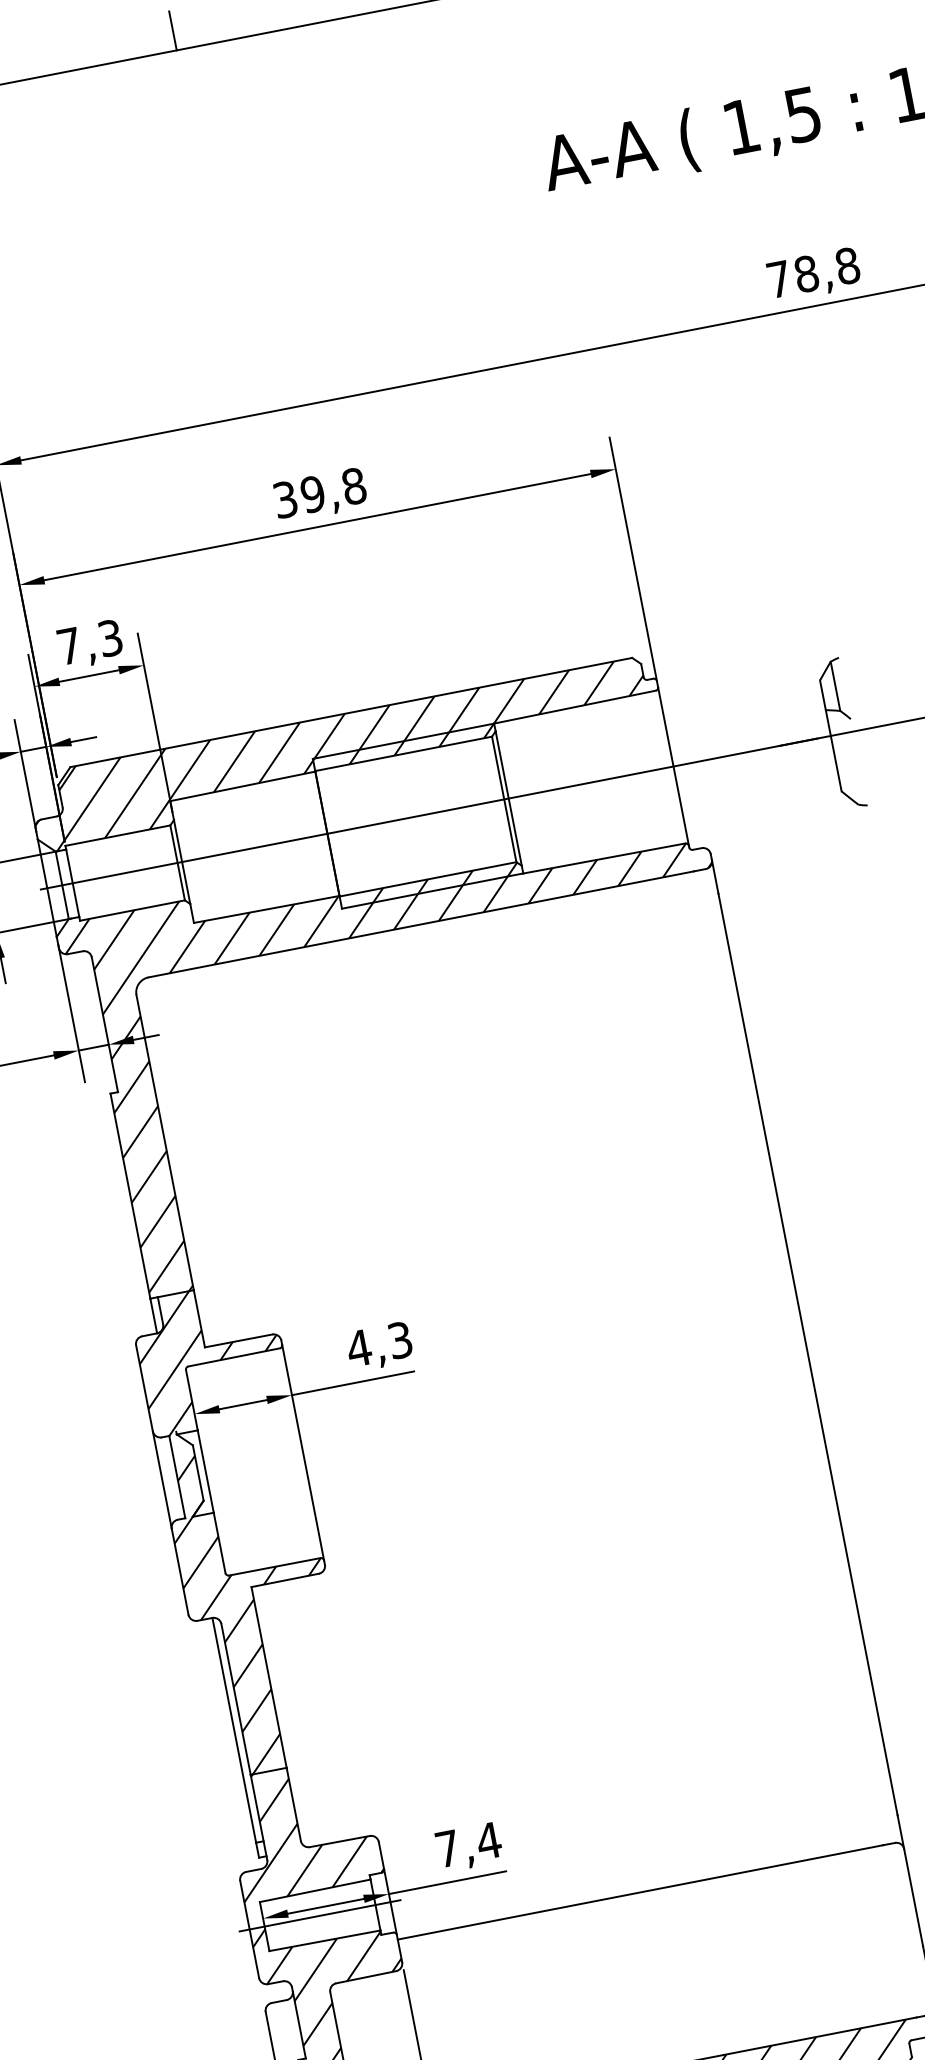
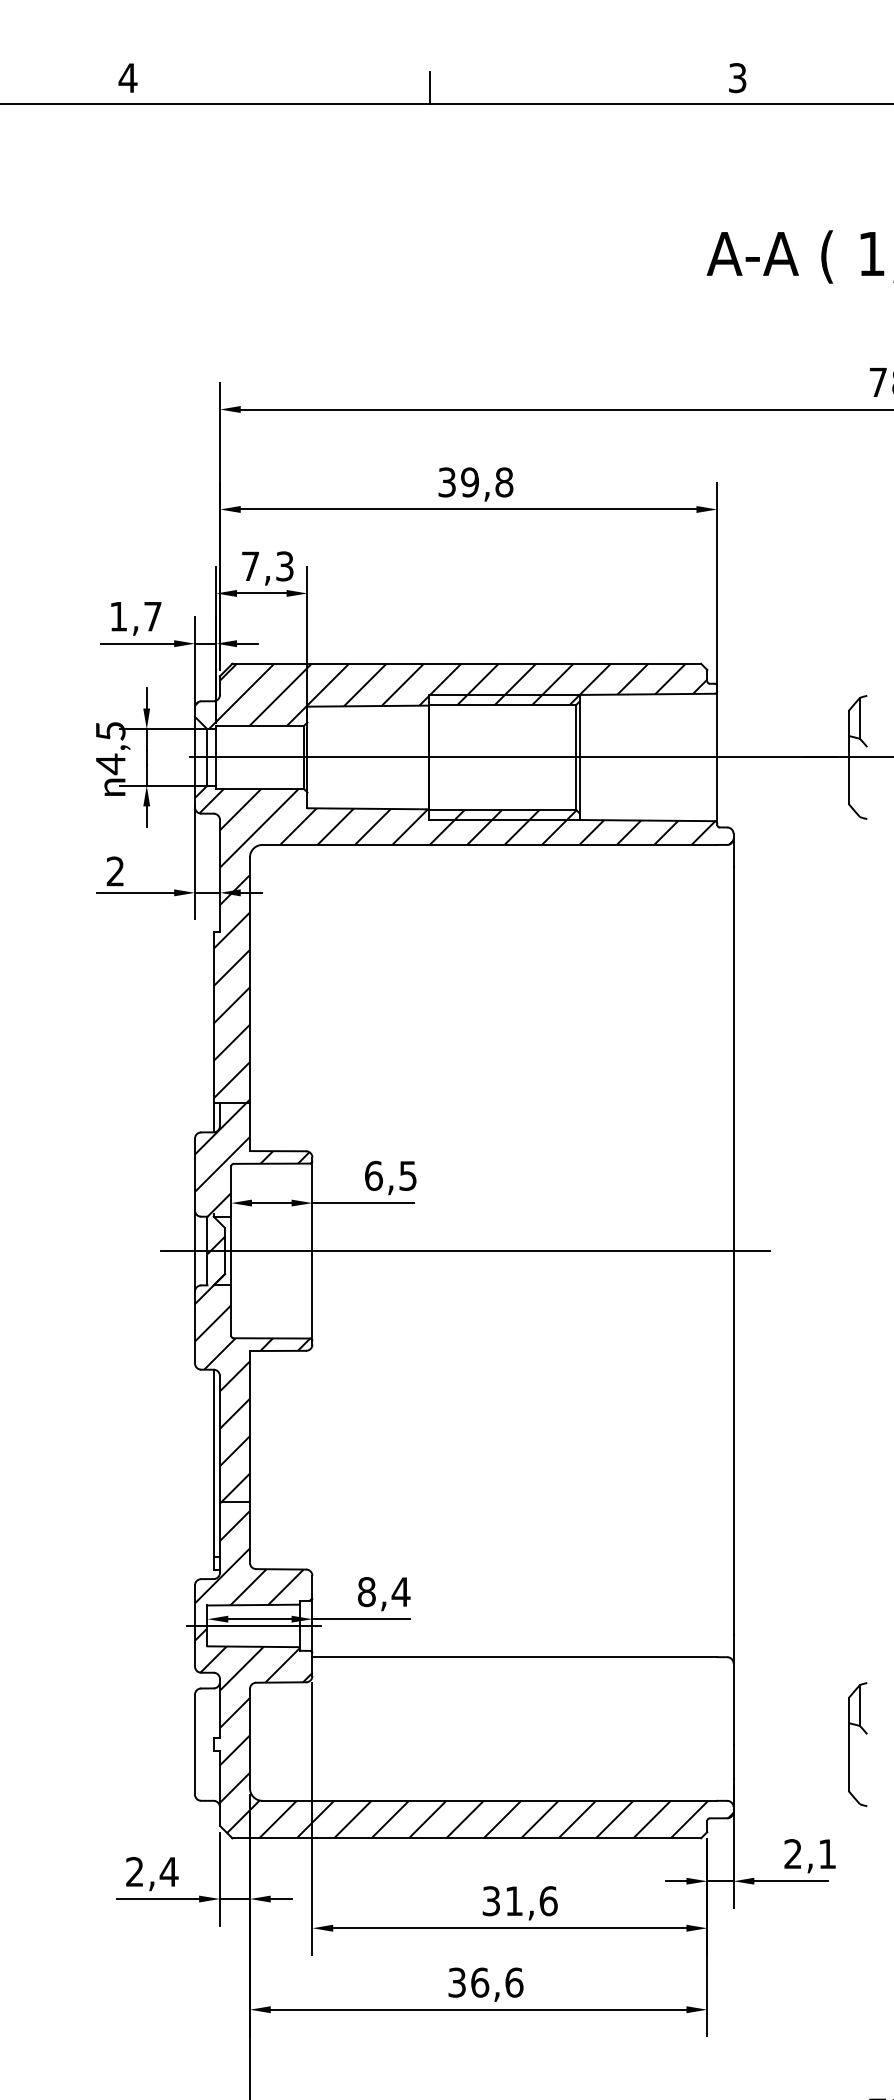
text: (379, 1343) -> (390, 1175), 4,3 -> 6,5
line: (485, 1417) -> (464, 1251), added
text: (447, 1849) -> (366, 1592), 7,4 -> 8,4

